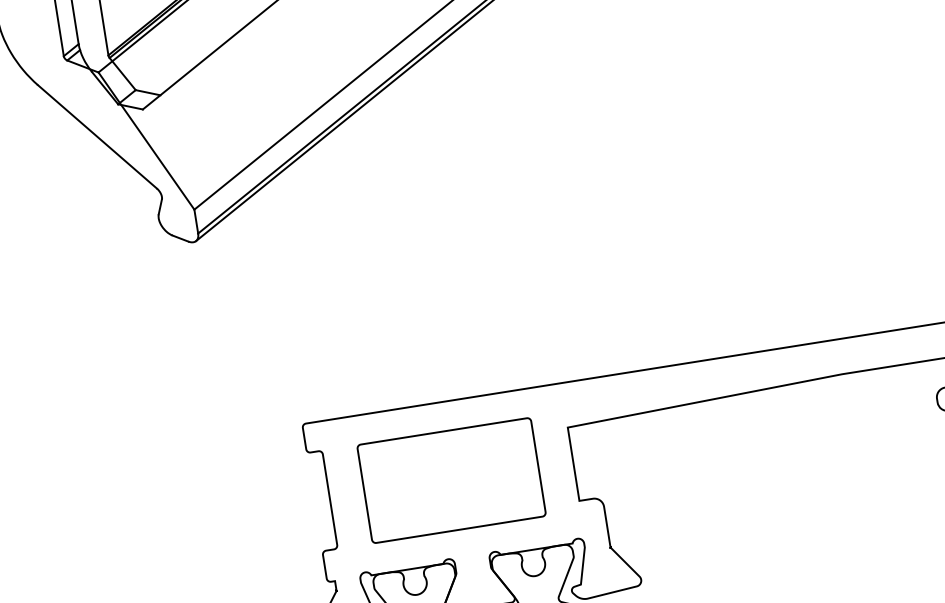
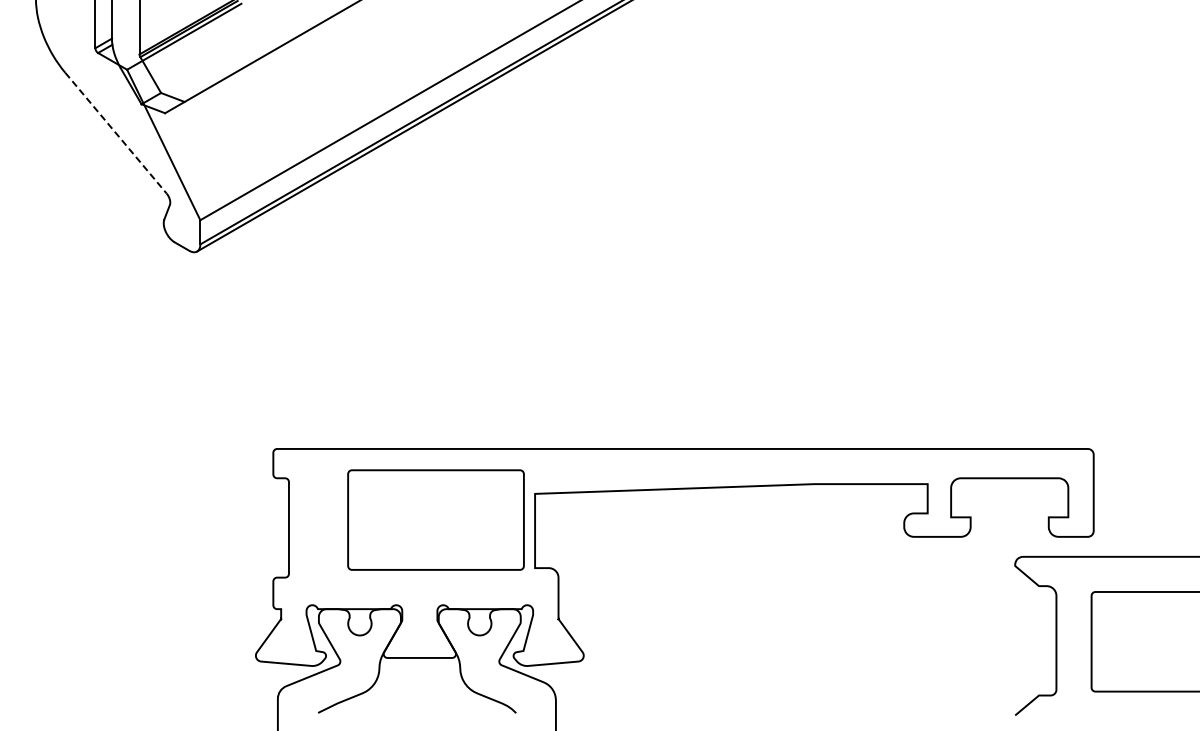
line: (97, 137) -> (115, 133), solid -> dashed
part: (451, 480) -> (435, 519), moved

